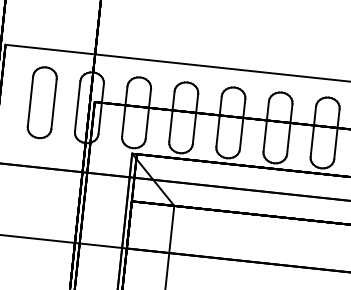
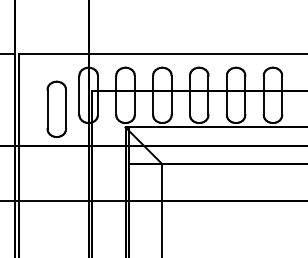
part: (42, 101) -> (56, 108), moved

